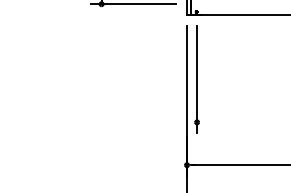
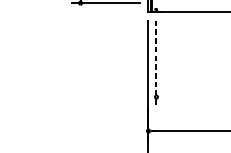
line: (197, 79) -> (156, 62), solid -> dashed

